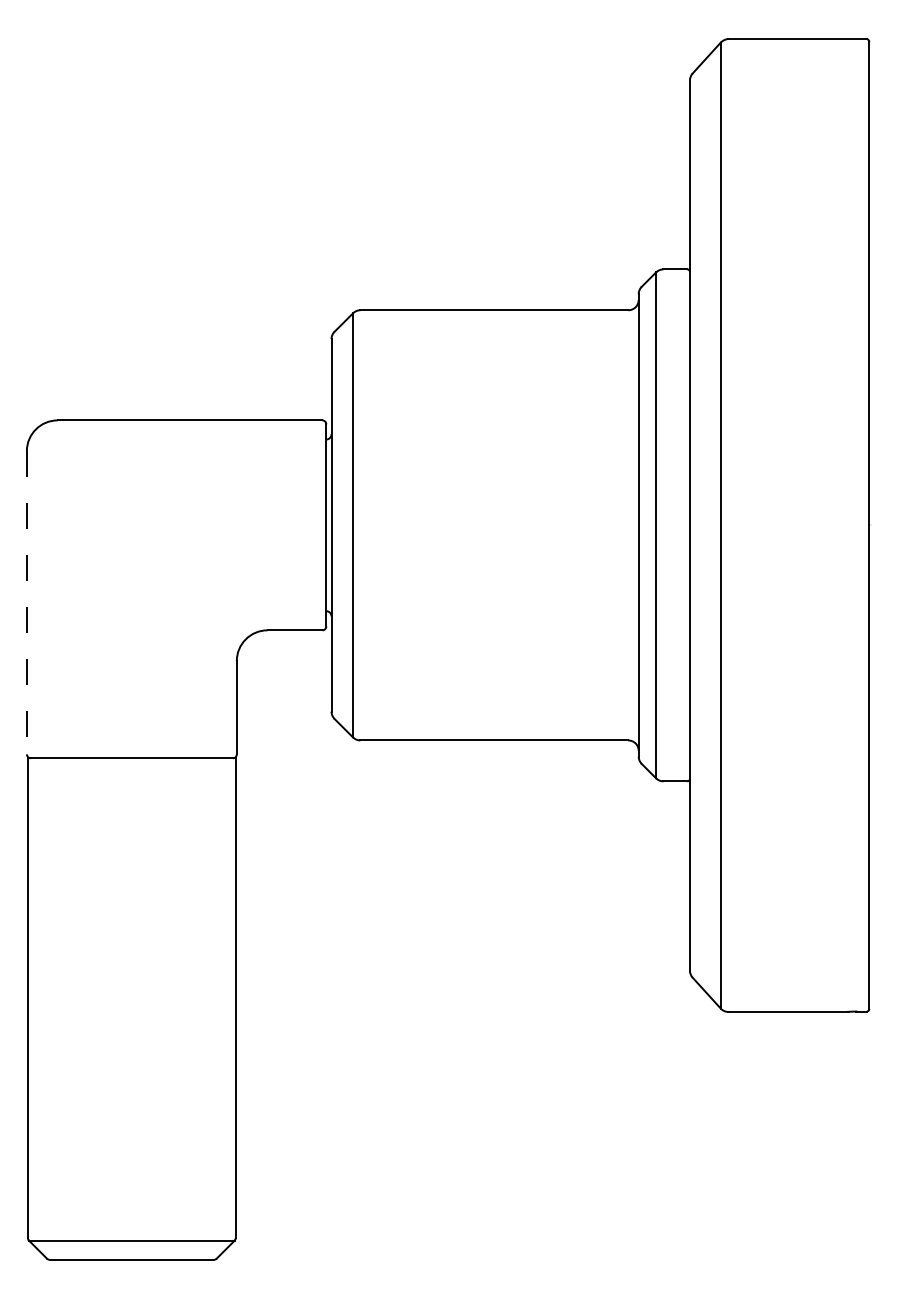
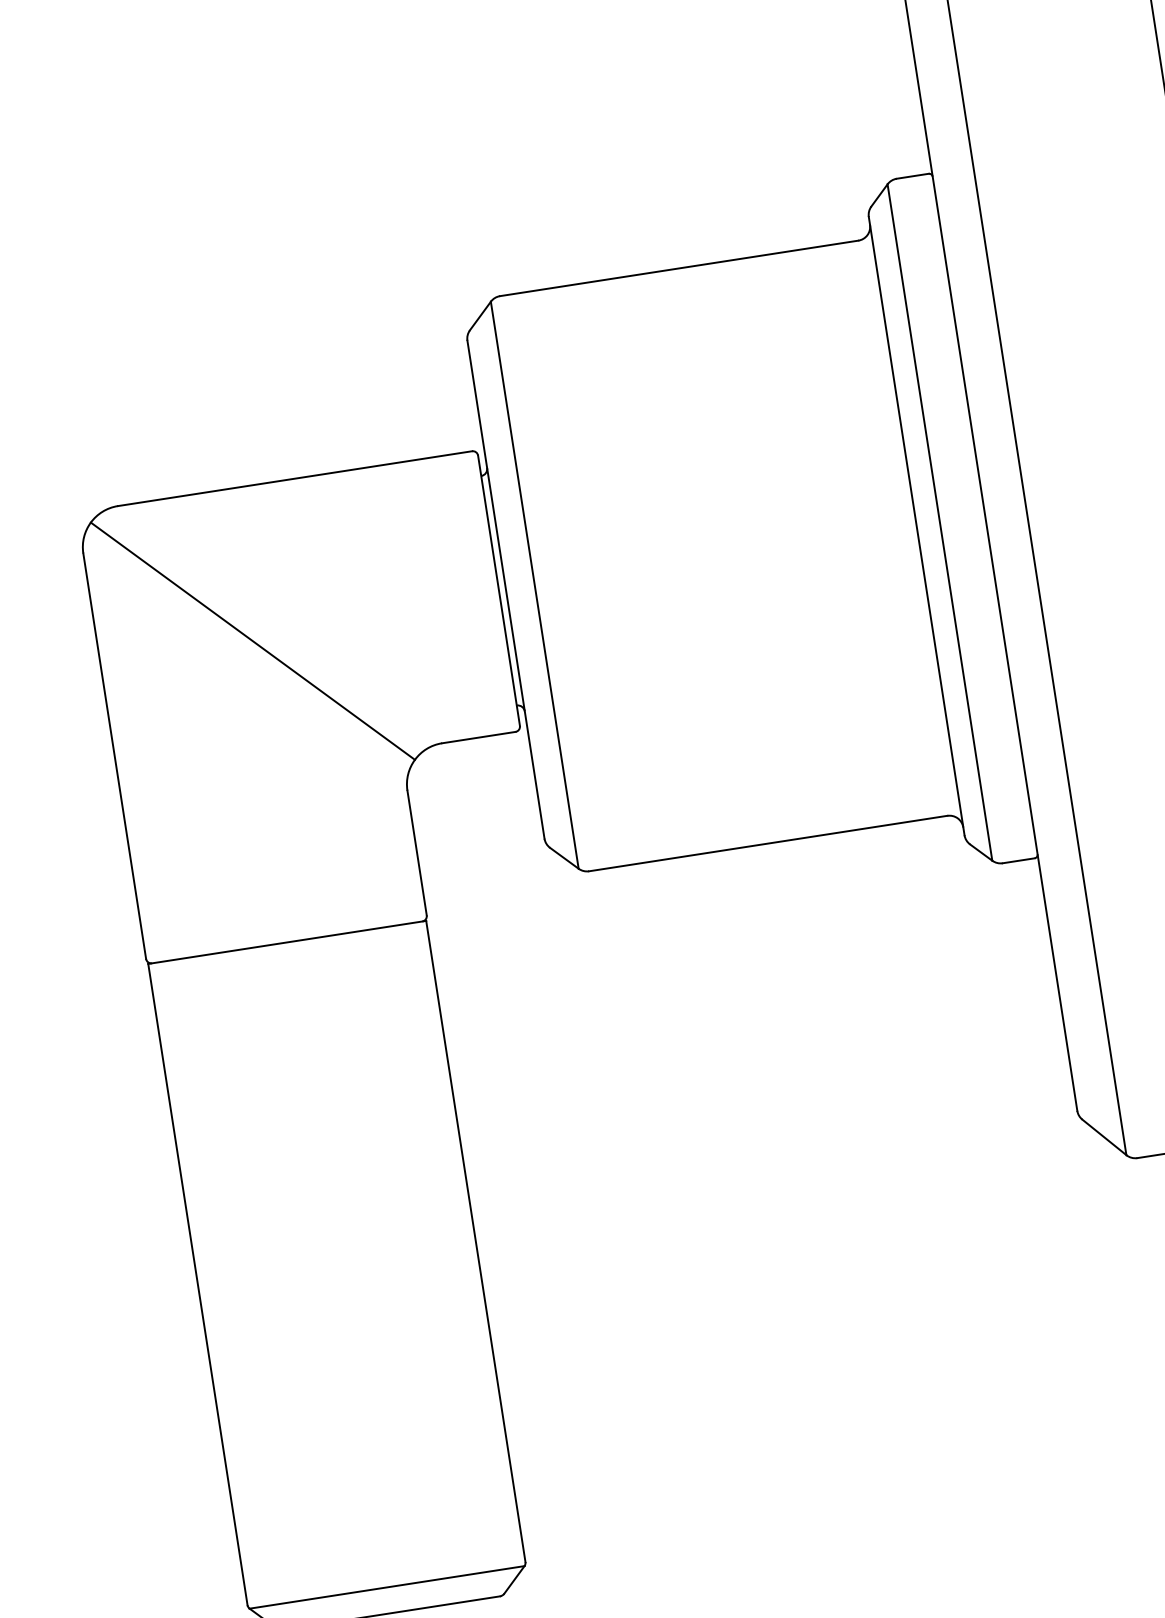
line: (140, 534) -> (252, 641), added
line: (26, 602) -> (114, 755), dashed -> solid

